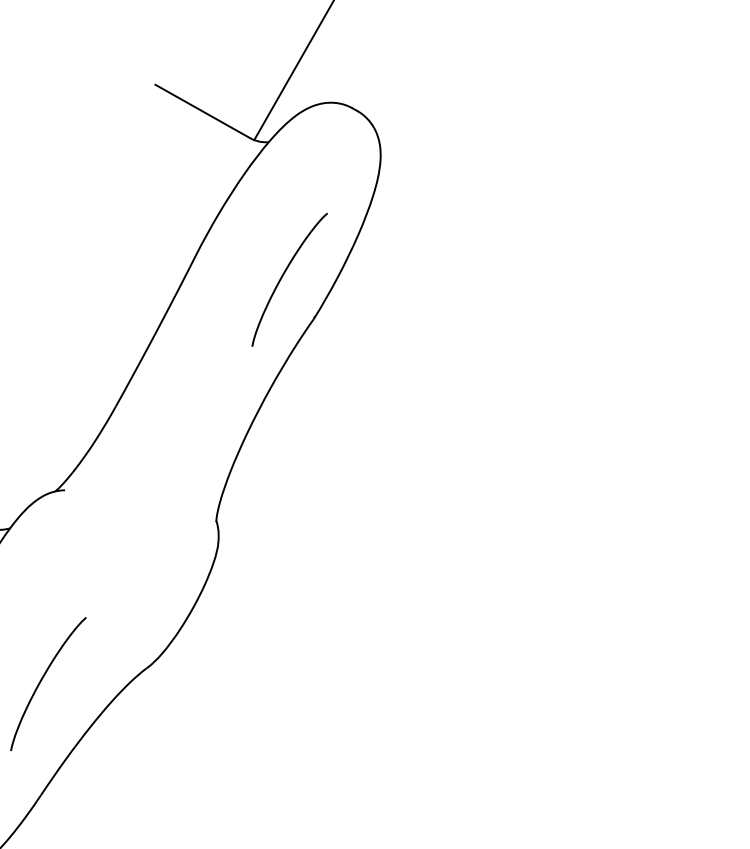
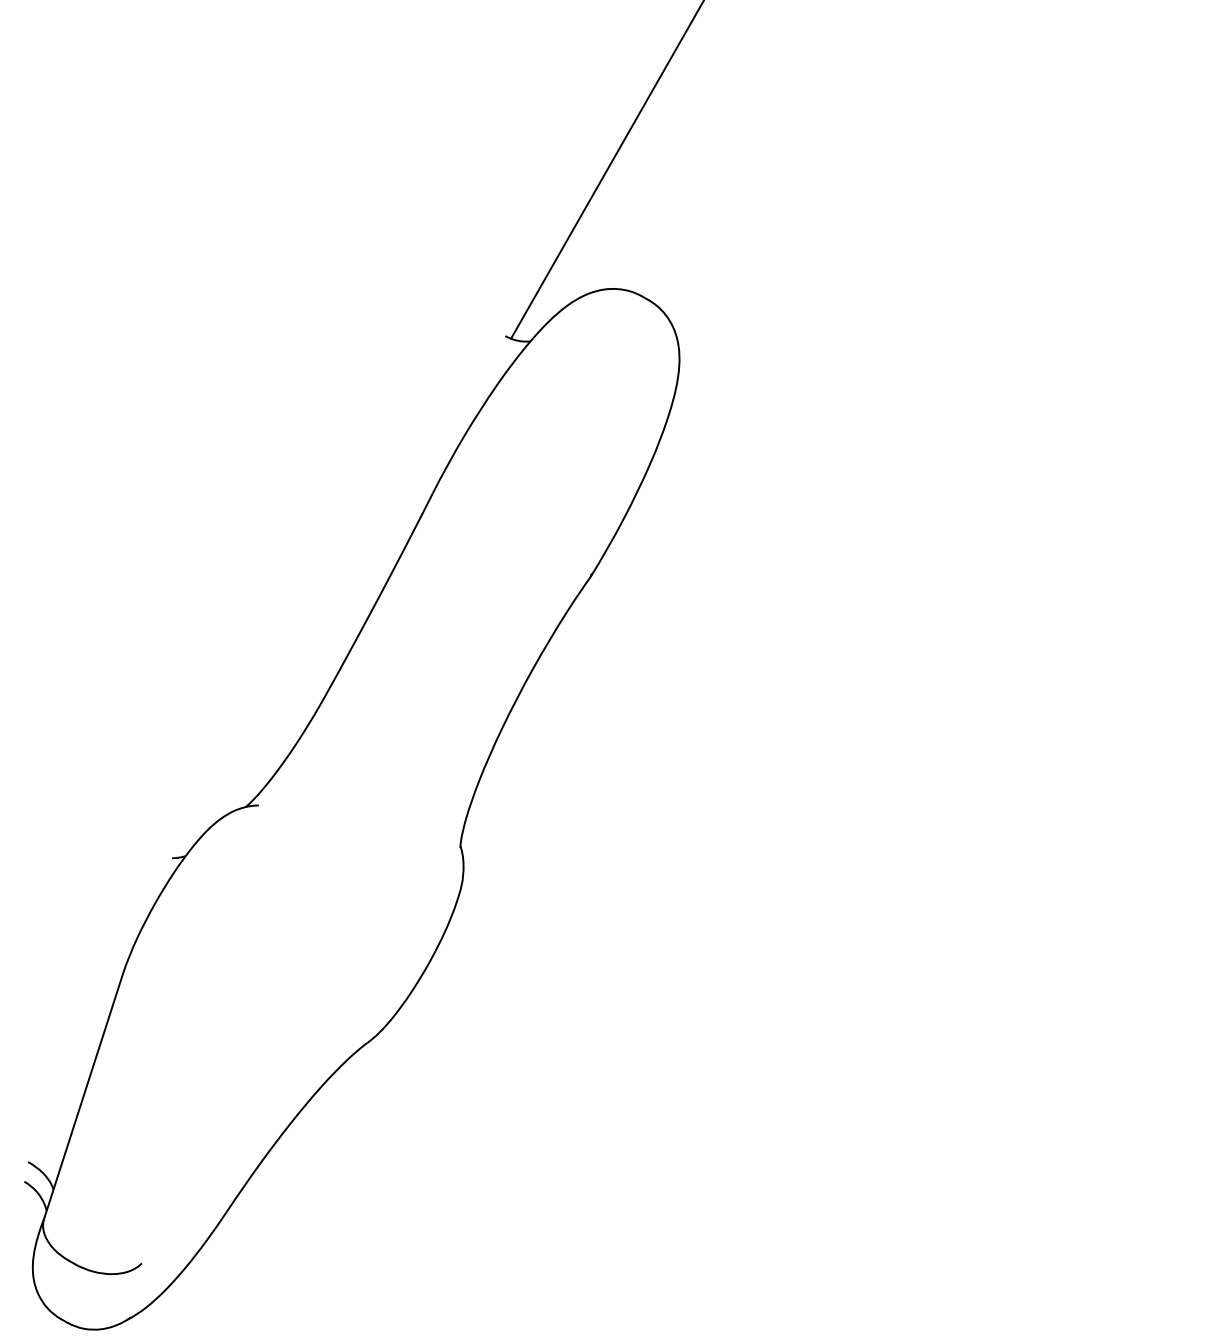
line: (202, 111) -> (442, 300), removed
curve: (283, 276) -> (549, 520), removed
curve: (42, 680) -> (228, 1058), removed

